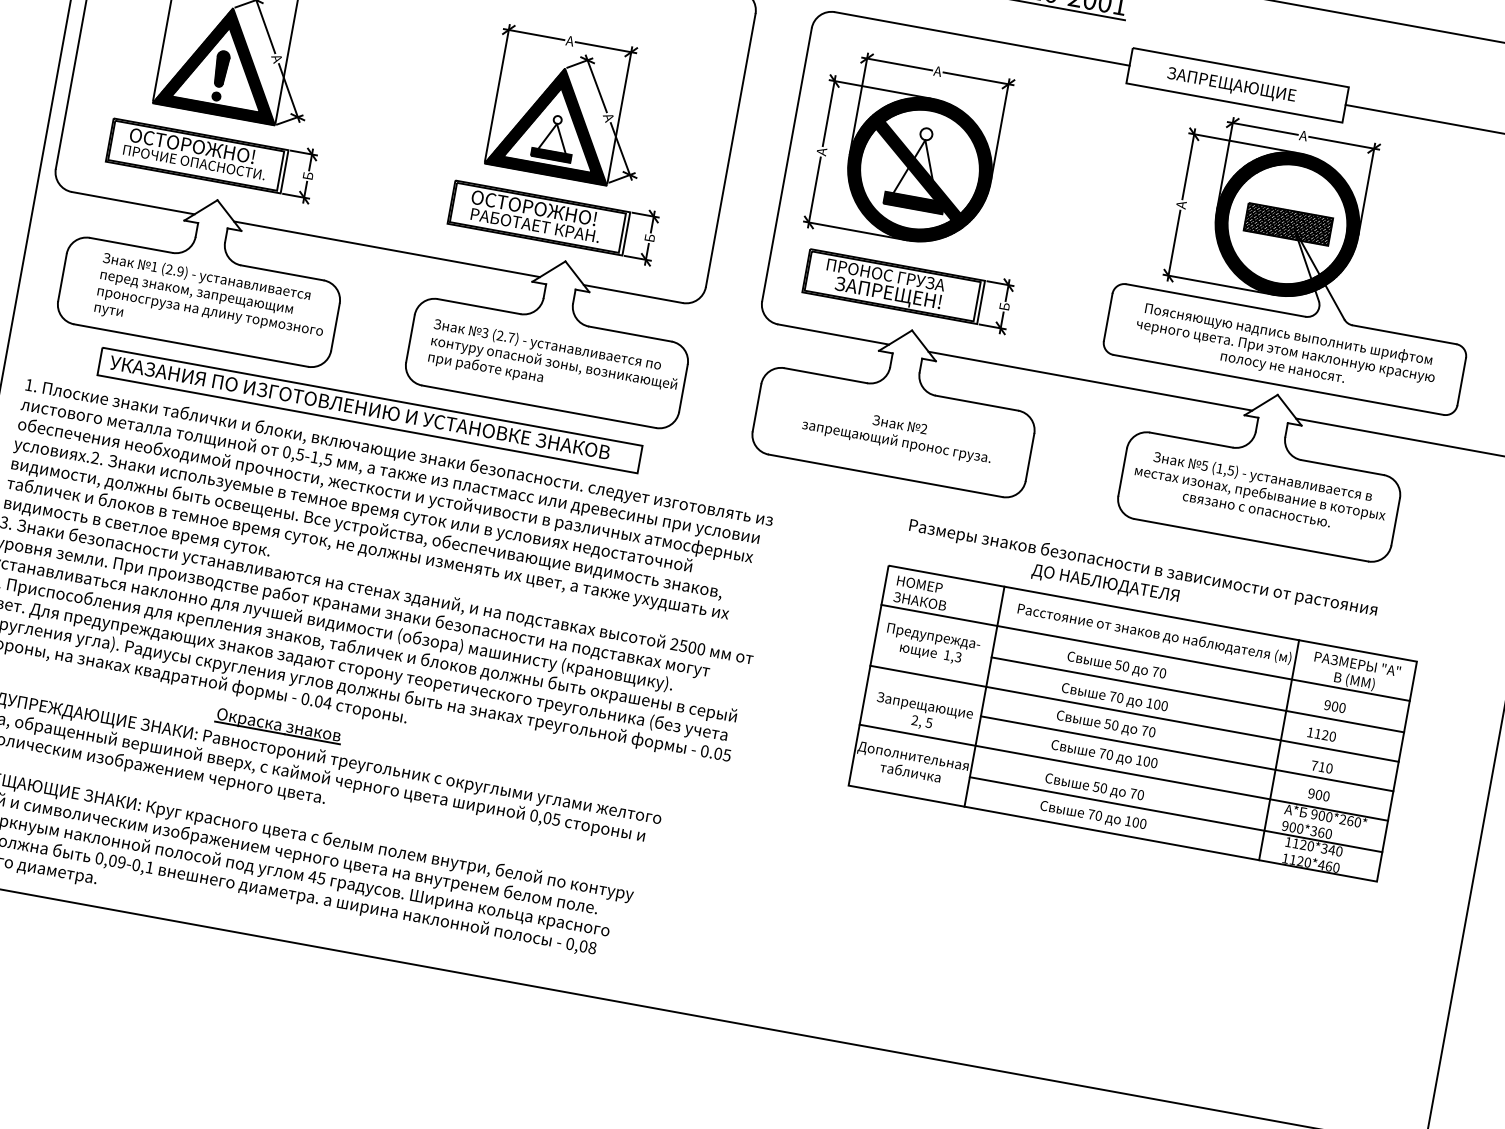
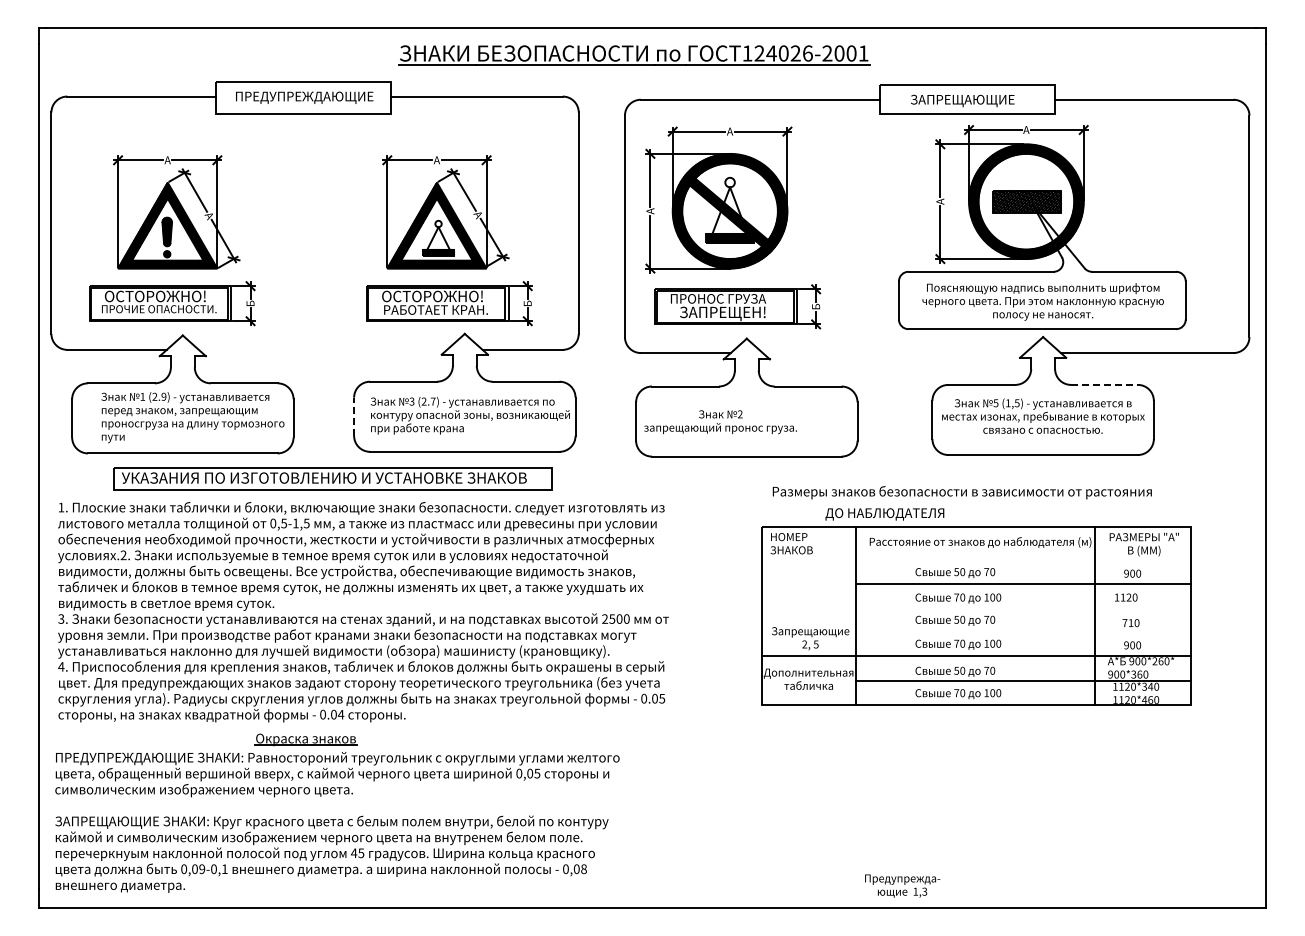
line: (386, 248) -> (322, 349), removed
line: (410, 338) -> (354, 416), solid -> dashed
line: (1089, 381) -> (893, 353), removed
text: (897, 434) -> (720, 422), moved
line: (1342, 467) -> (1104, 384), solid -> dashed
text: (1104, 584) -> (884, 514), moved
text: (932, 644) -> (902, 885), moved
line: (1144, 652) -> (975, 558), removed
line: (1133, 713) -> (975, 607), removed
line: (1186, 753) -> (1022, 631), removed

